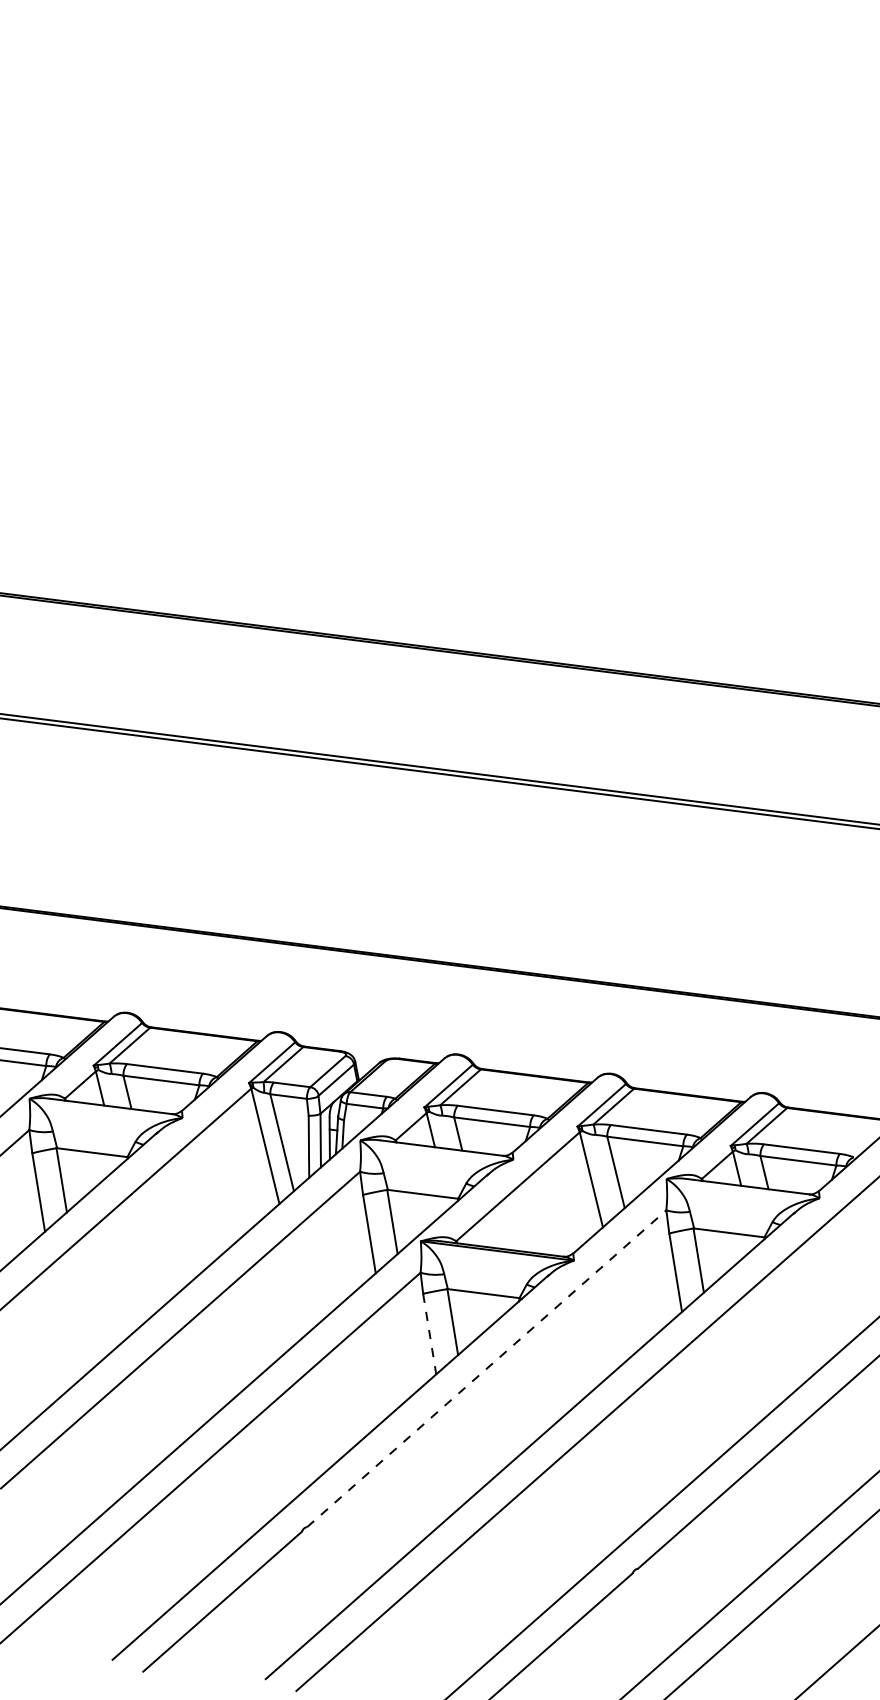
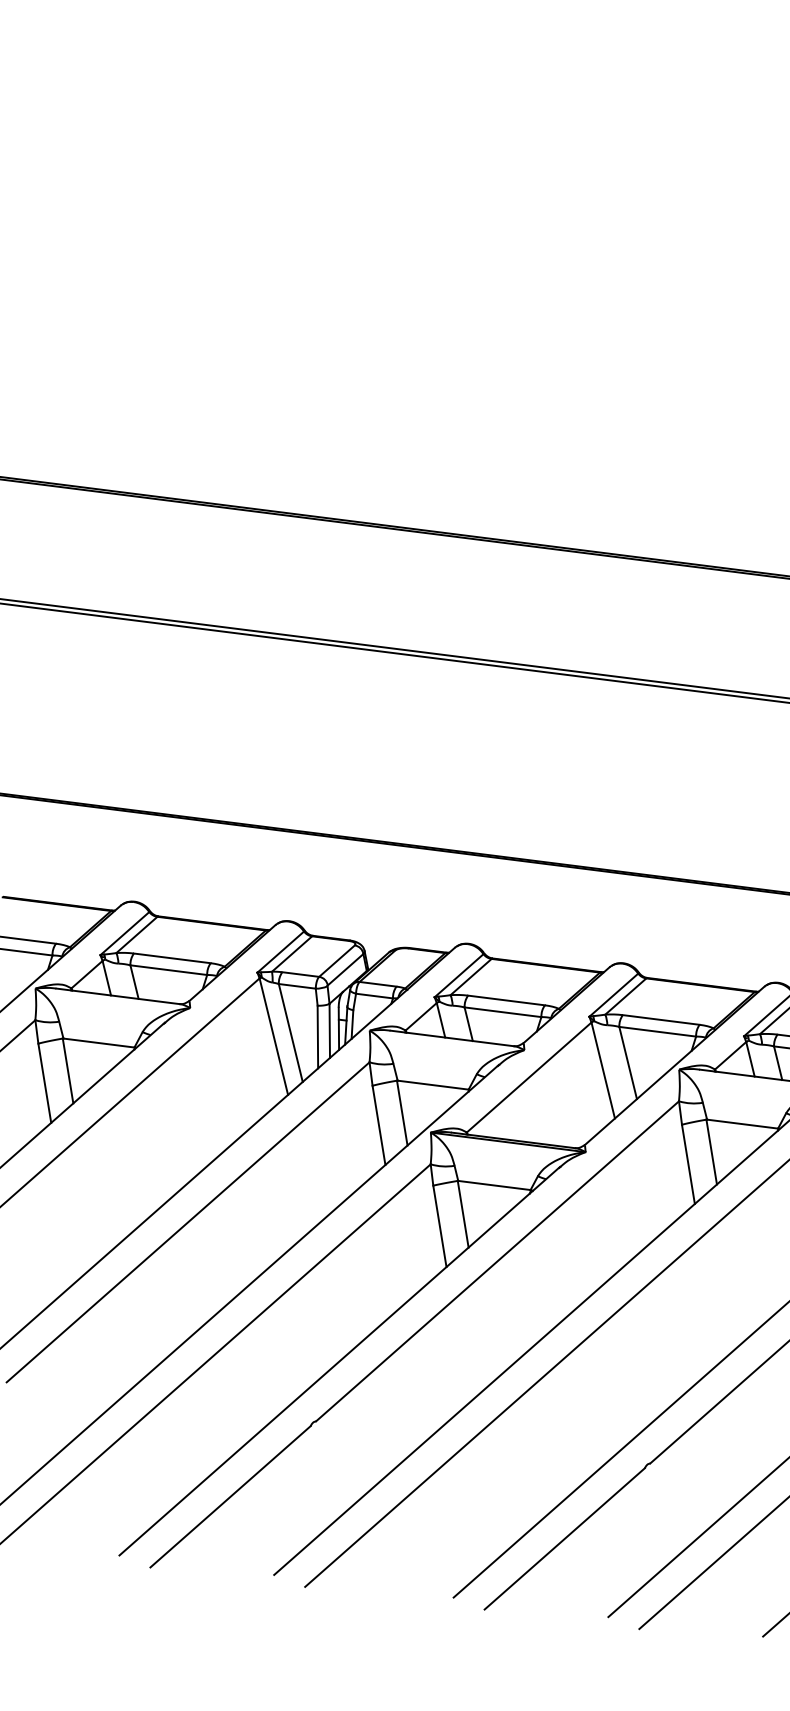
line: (429, 1334) -> (439, 1226), dashed -> solid
line: (487, 1368) -> (498, 1261), dashed -> solid

